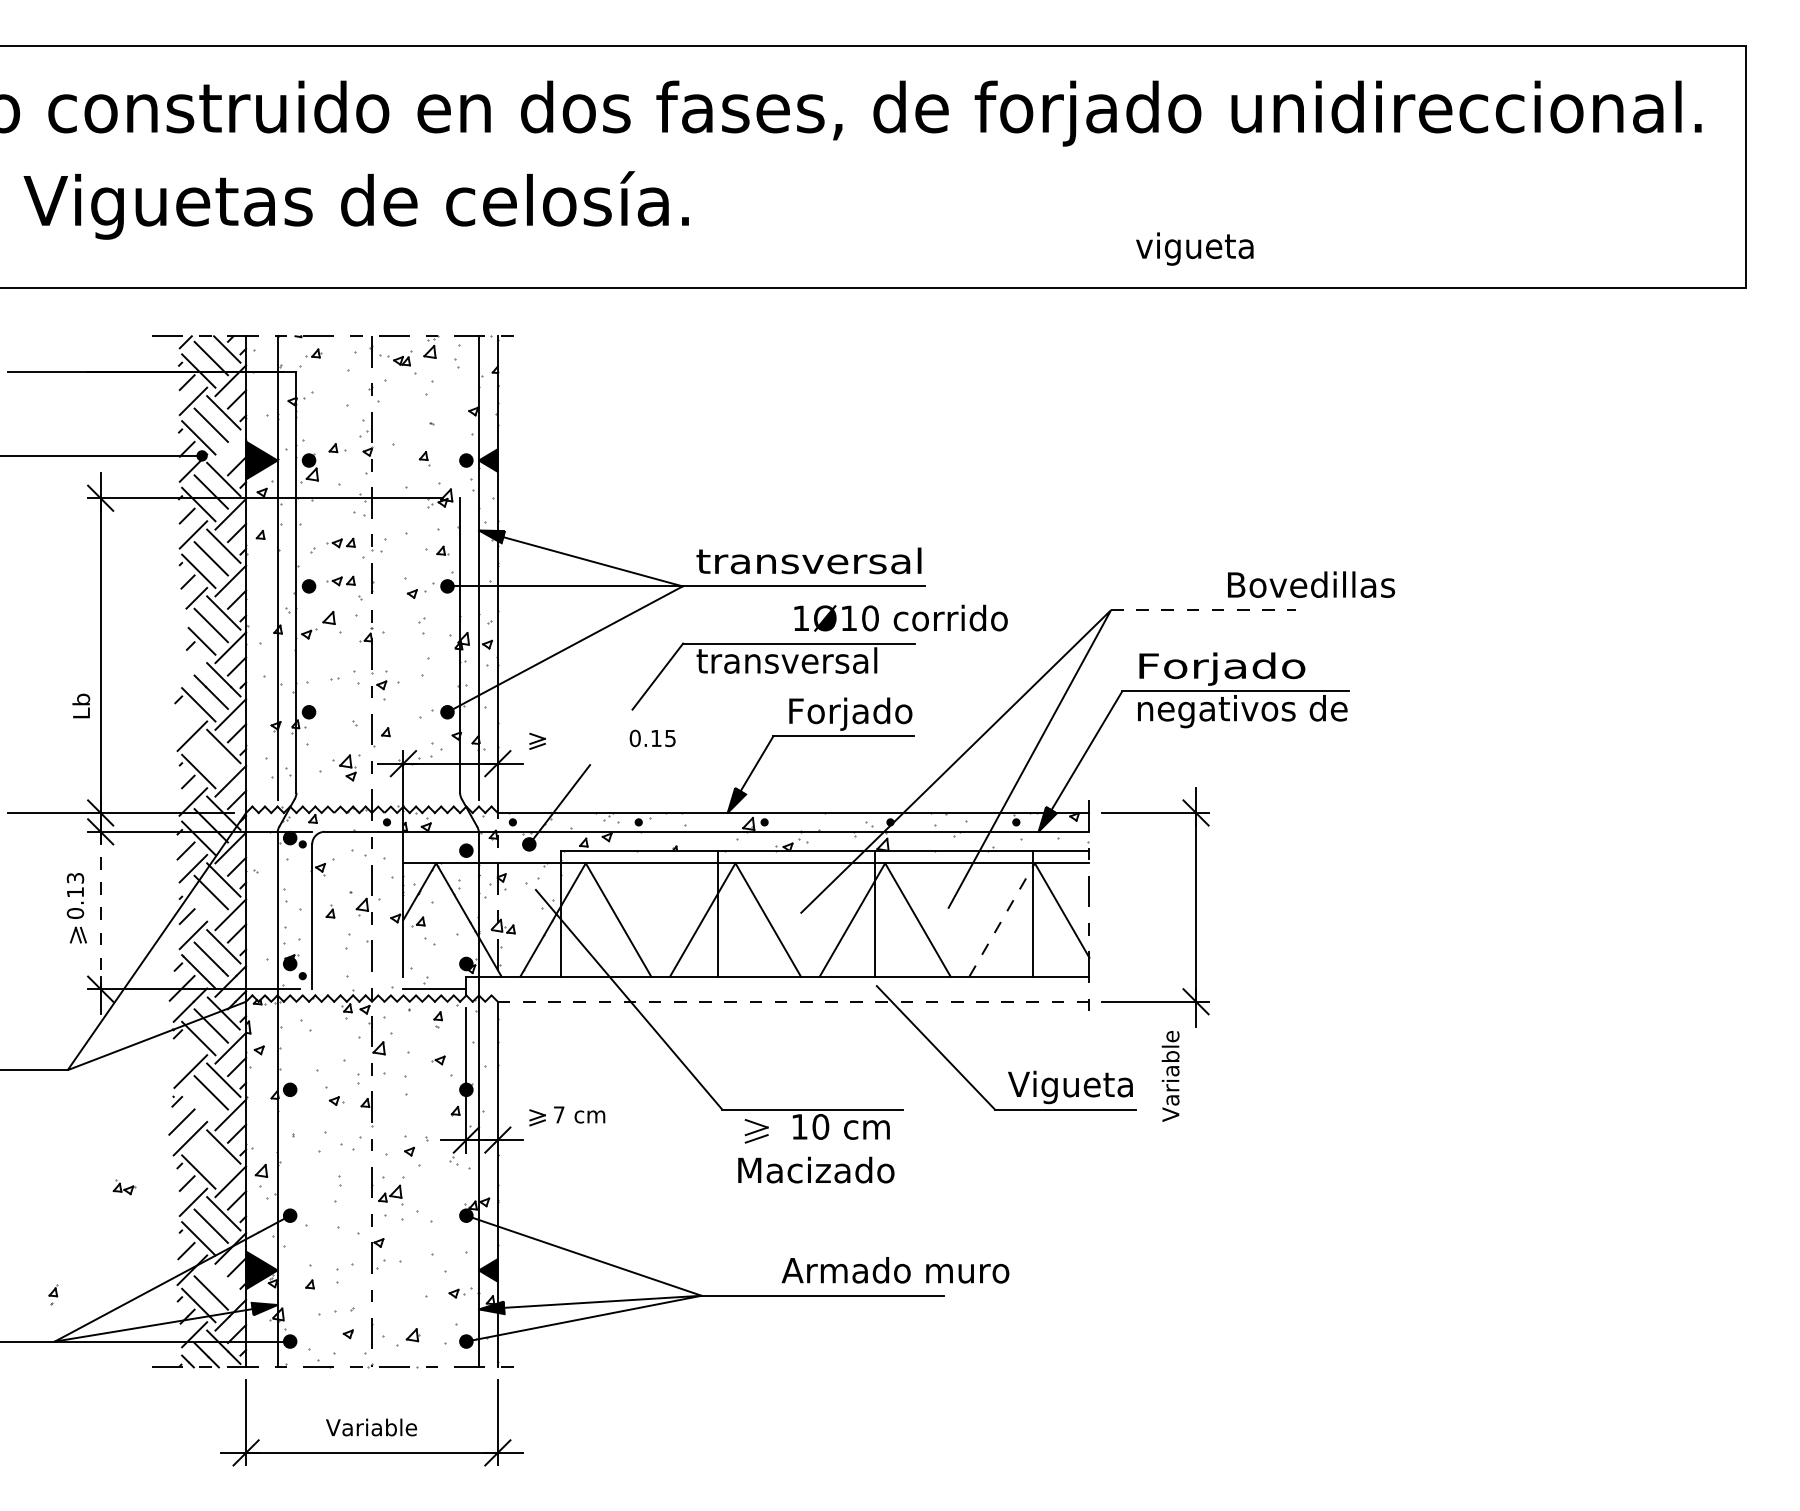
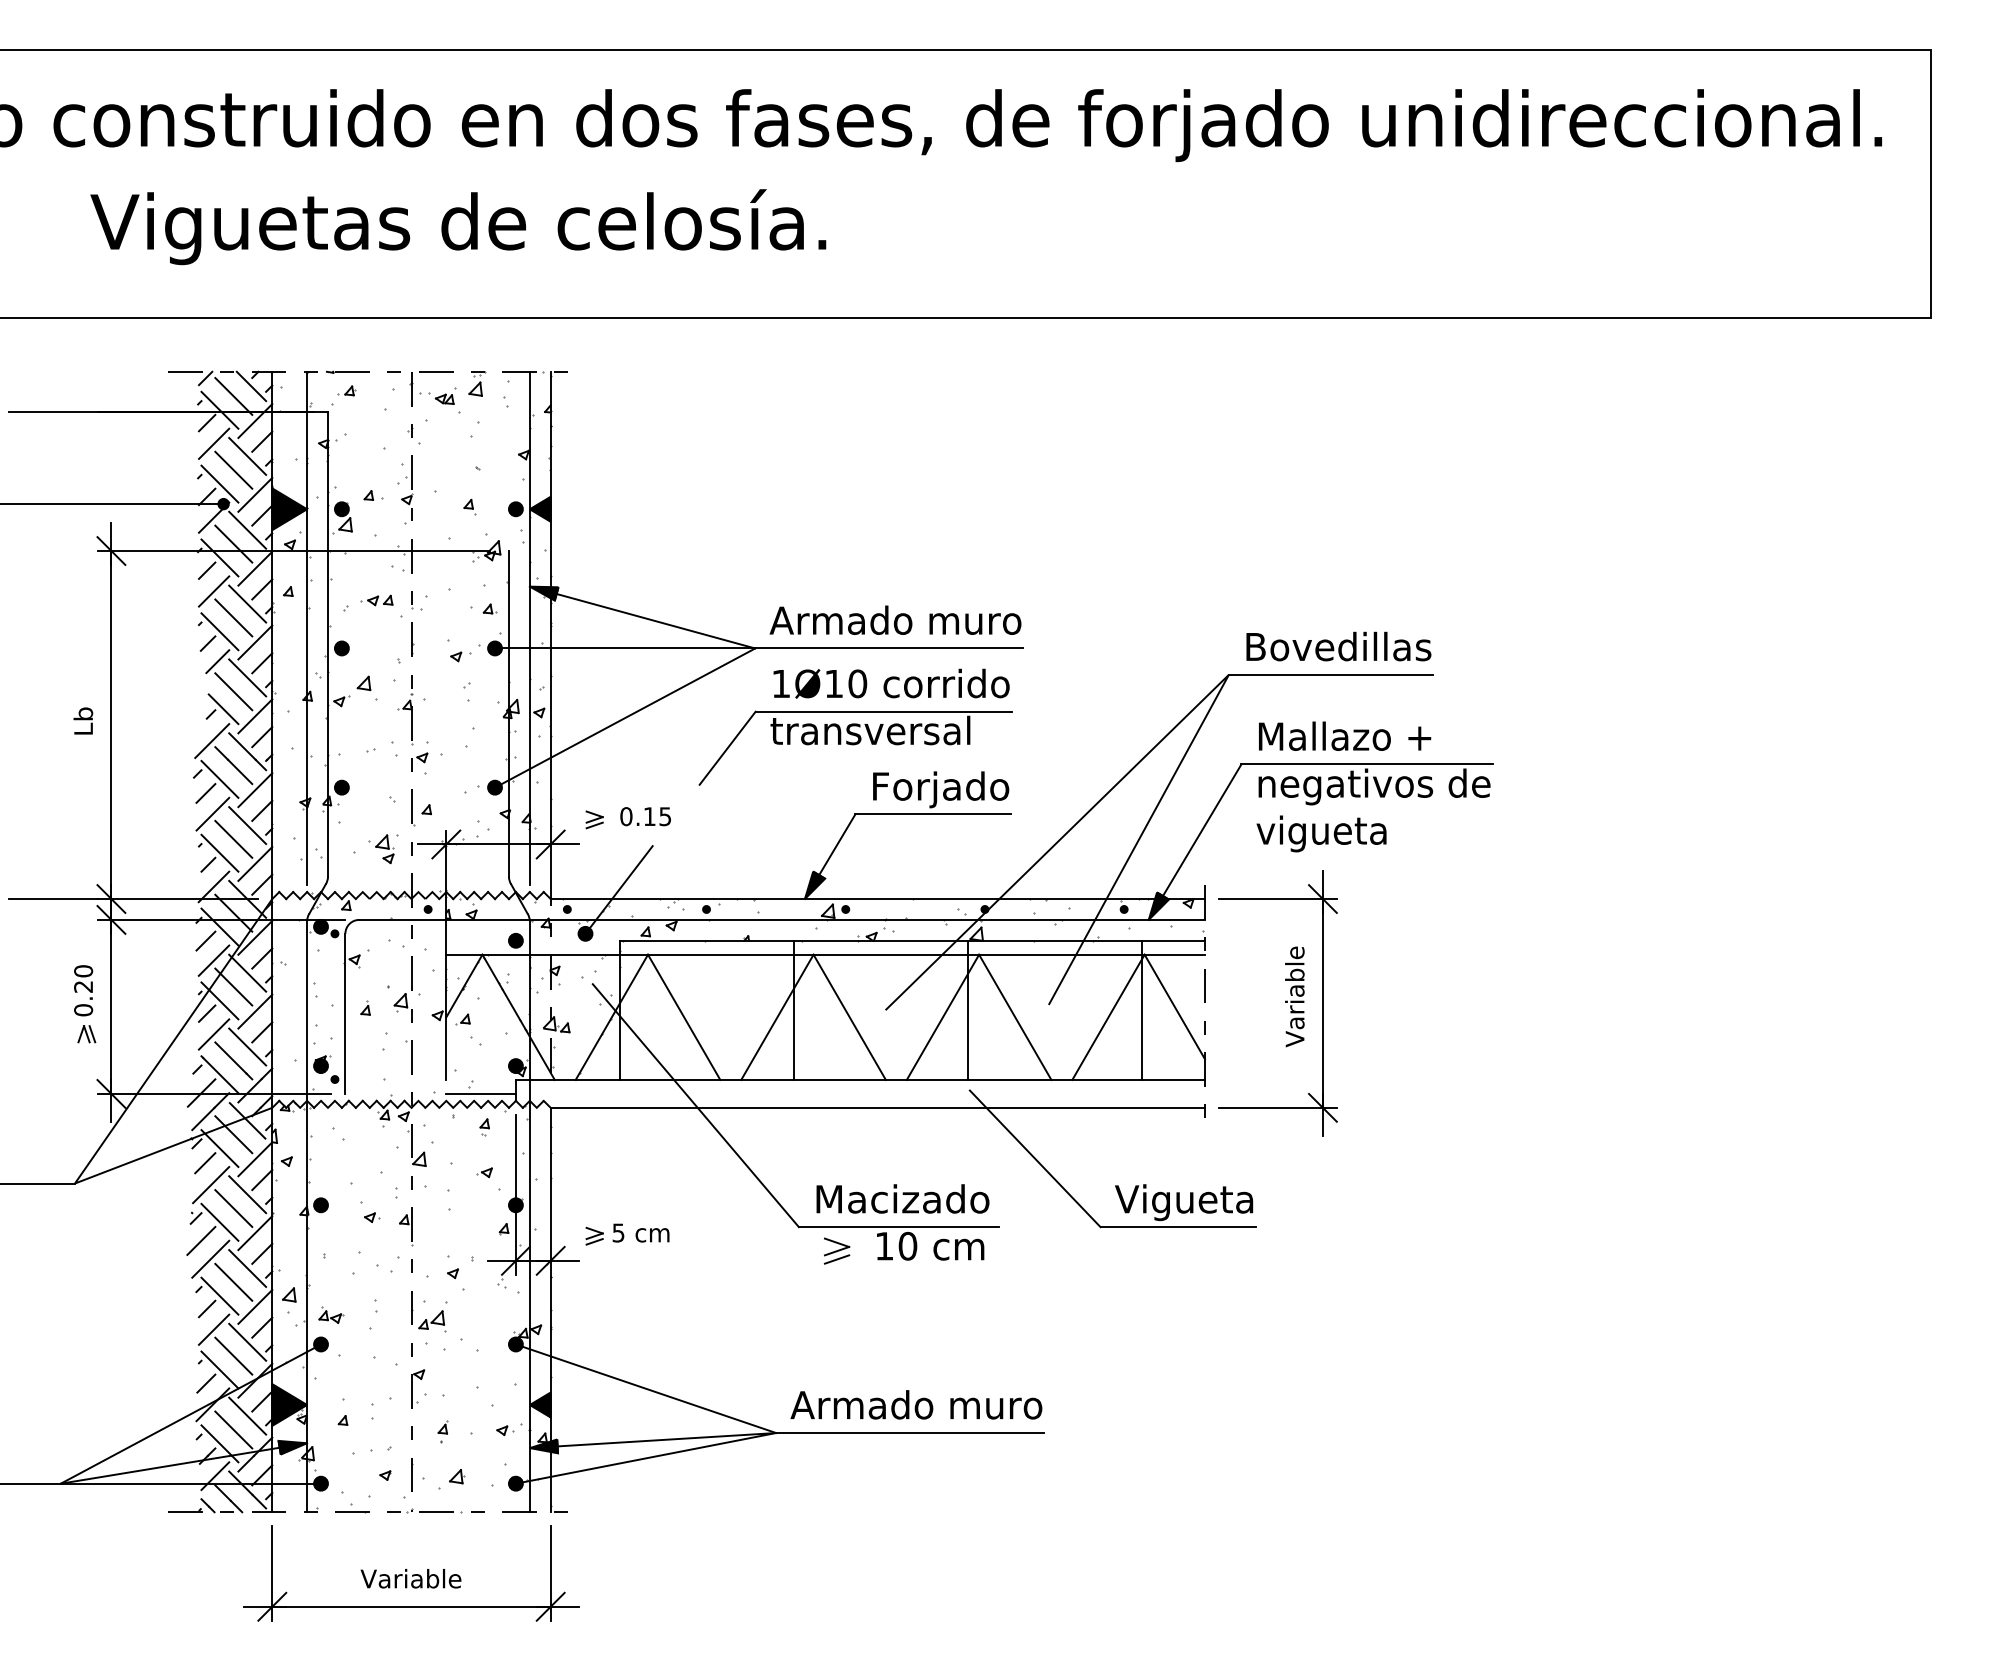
text: (355, 205) -> (457, 227), moved
text: (1194, 248) -> (1321, 833), moved
line: (230, 447) -> (255, 494), added
text: (809, 560) -> (895, 619), transversal -> Armado muro
part: (340, 580) -> (376, 641), removed
text: (1311, 584) -> (1338, 646), moved
line: (1203, 610) -> (1331, 675), dashed -> solid
text: (900, 617) -> (890, 682), moved
text: (1221, 668) -> (1351, 739), Forjado -> Mallazo +
line: (191, 669) -> (211, 740), added
text: (81, 705) -> (83, 720), moved
line: (185, 717) -> (205, 793), added
text: (652, 738) -> (645, 816), moved
line: (210, 758) -> (232, 838), added
text: (75, 884) -> (83, 978), 0.13 -> 0.20
line: (198, 904) -> (219, 1000), added
line: (100, 910) -> (111, 1006), dashed -> solid
line: (1002, 919) -> (1108, 1016), dashed -> solid
line: (793, 1001) -> (877, 1107), dashed -> solid
line: (185, 1051) -> (205, 1162), added
text: (1170, 1076) -> (1294, 996), moved
line: (198, 1104) -> (219, 1221), added
text: (559, 1114) -> (618, 1232), 7 -> 5
line: (210, 1159) -> (232, 1282), added
text: (816, 1169) -> (903, 1198), moved
part: (124, 1187) -> (331, 1315), moved
text: (895, 1270) -> (916, 1405), moved
line: (223, 1280) -> (247, 1416), added
part: (53, 1294) -> (443, 1431), moved

